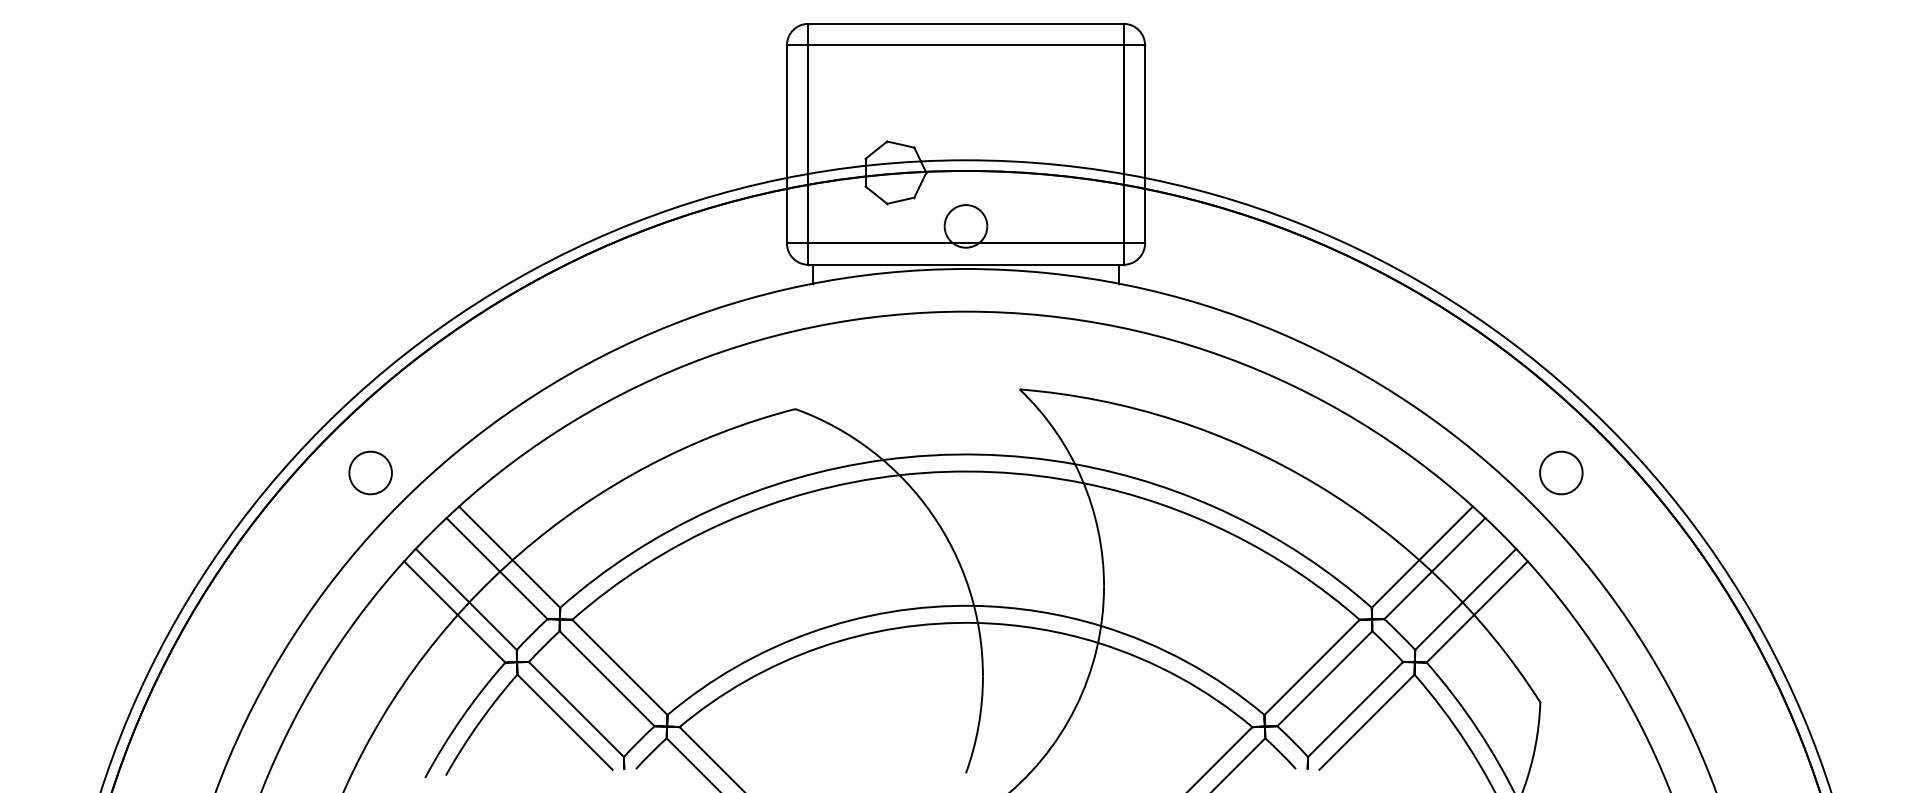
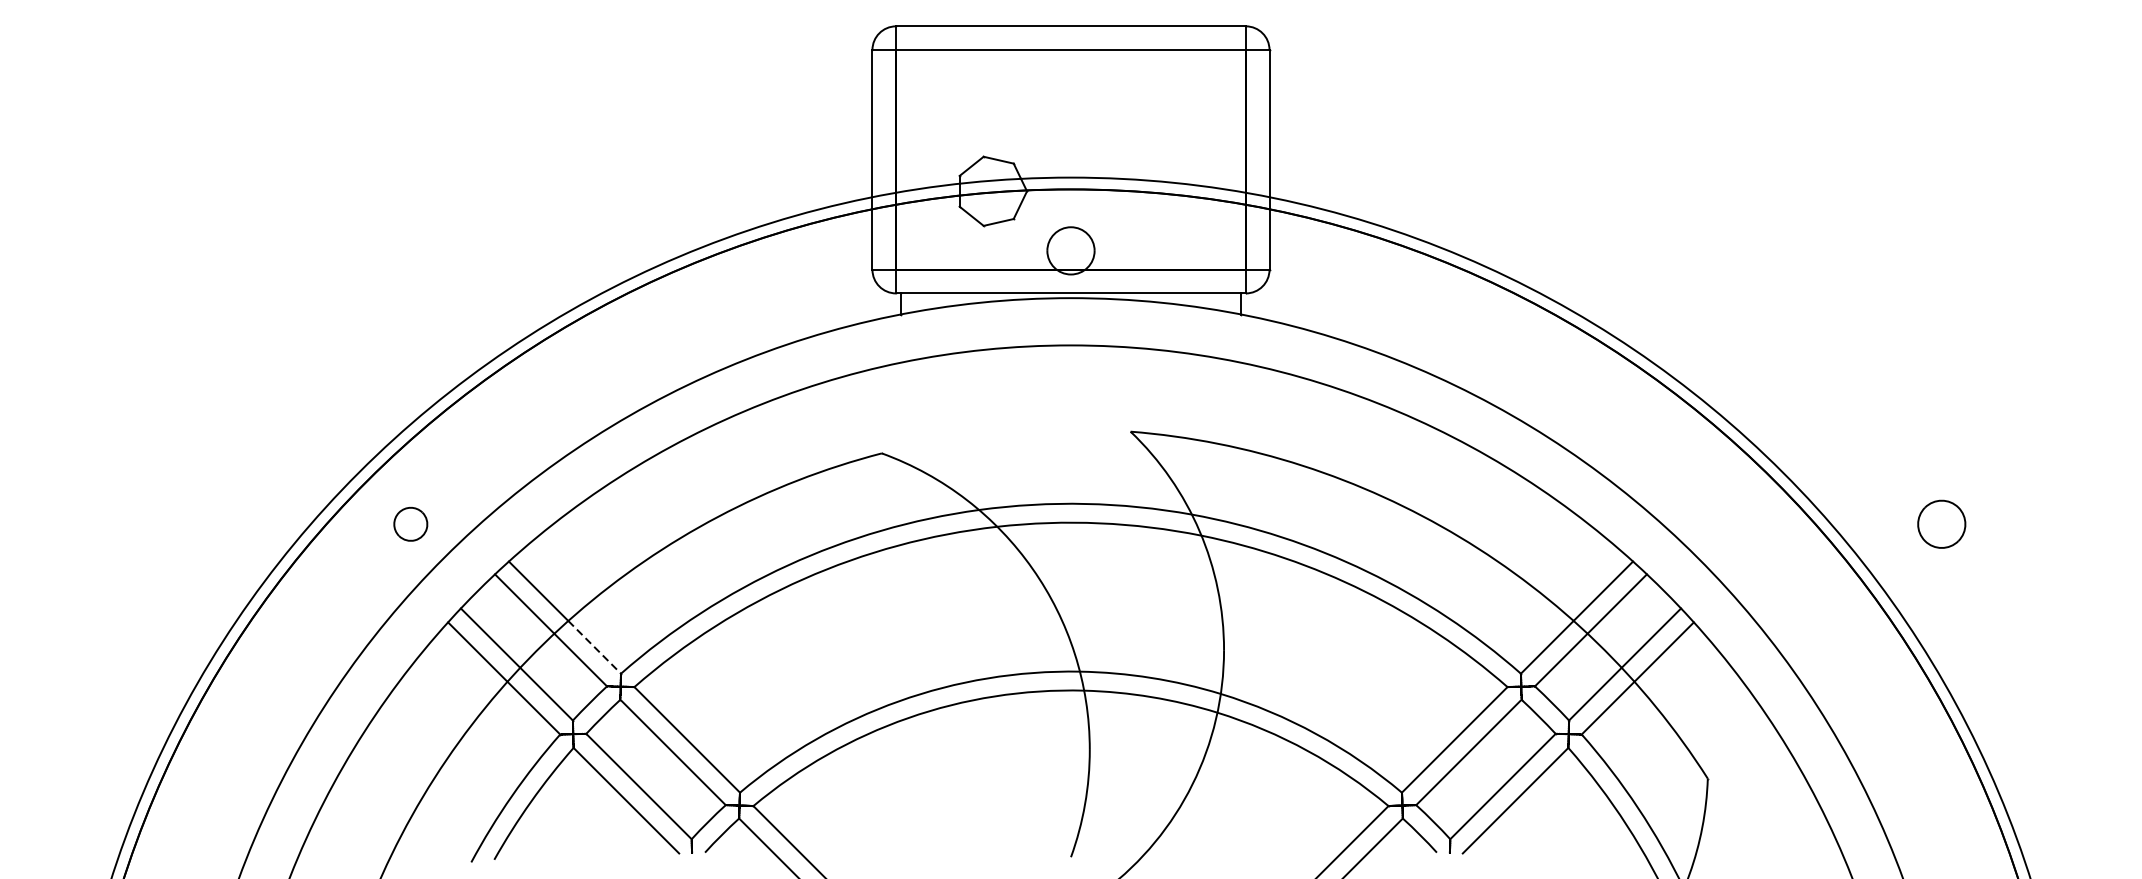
part: (370, 472) -> (410, 523), size x0.7
part: (1561, 472) -> (1941, 523), moved
line: (536, 583) -> (594, 646), solid -> dashed

